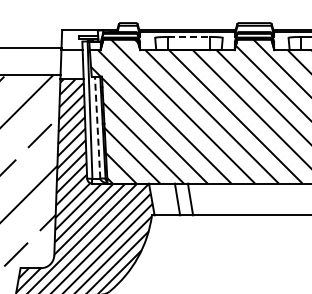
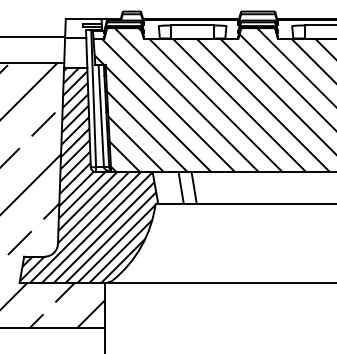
line: (189, 37) -> (193, 25), dashed -> solid
line: (97, 127) -> (101, 115), dashed -> solid

